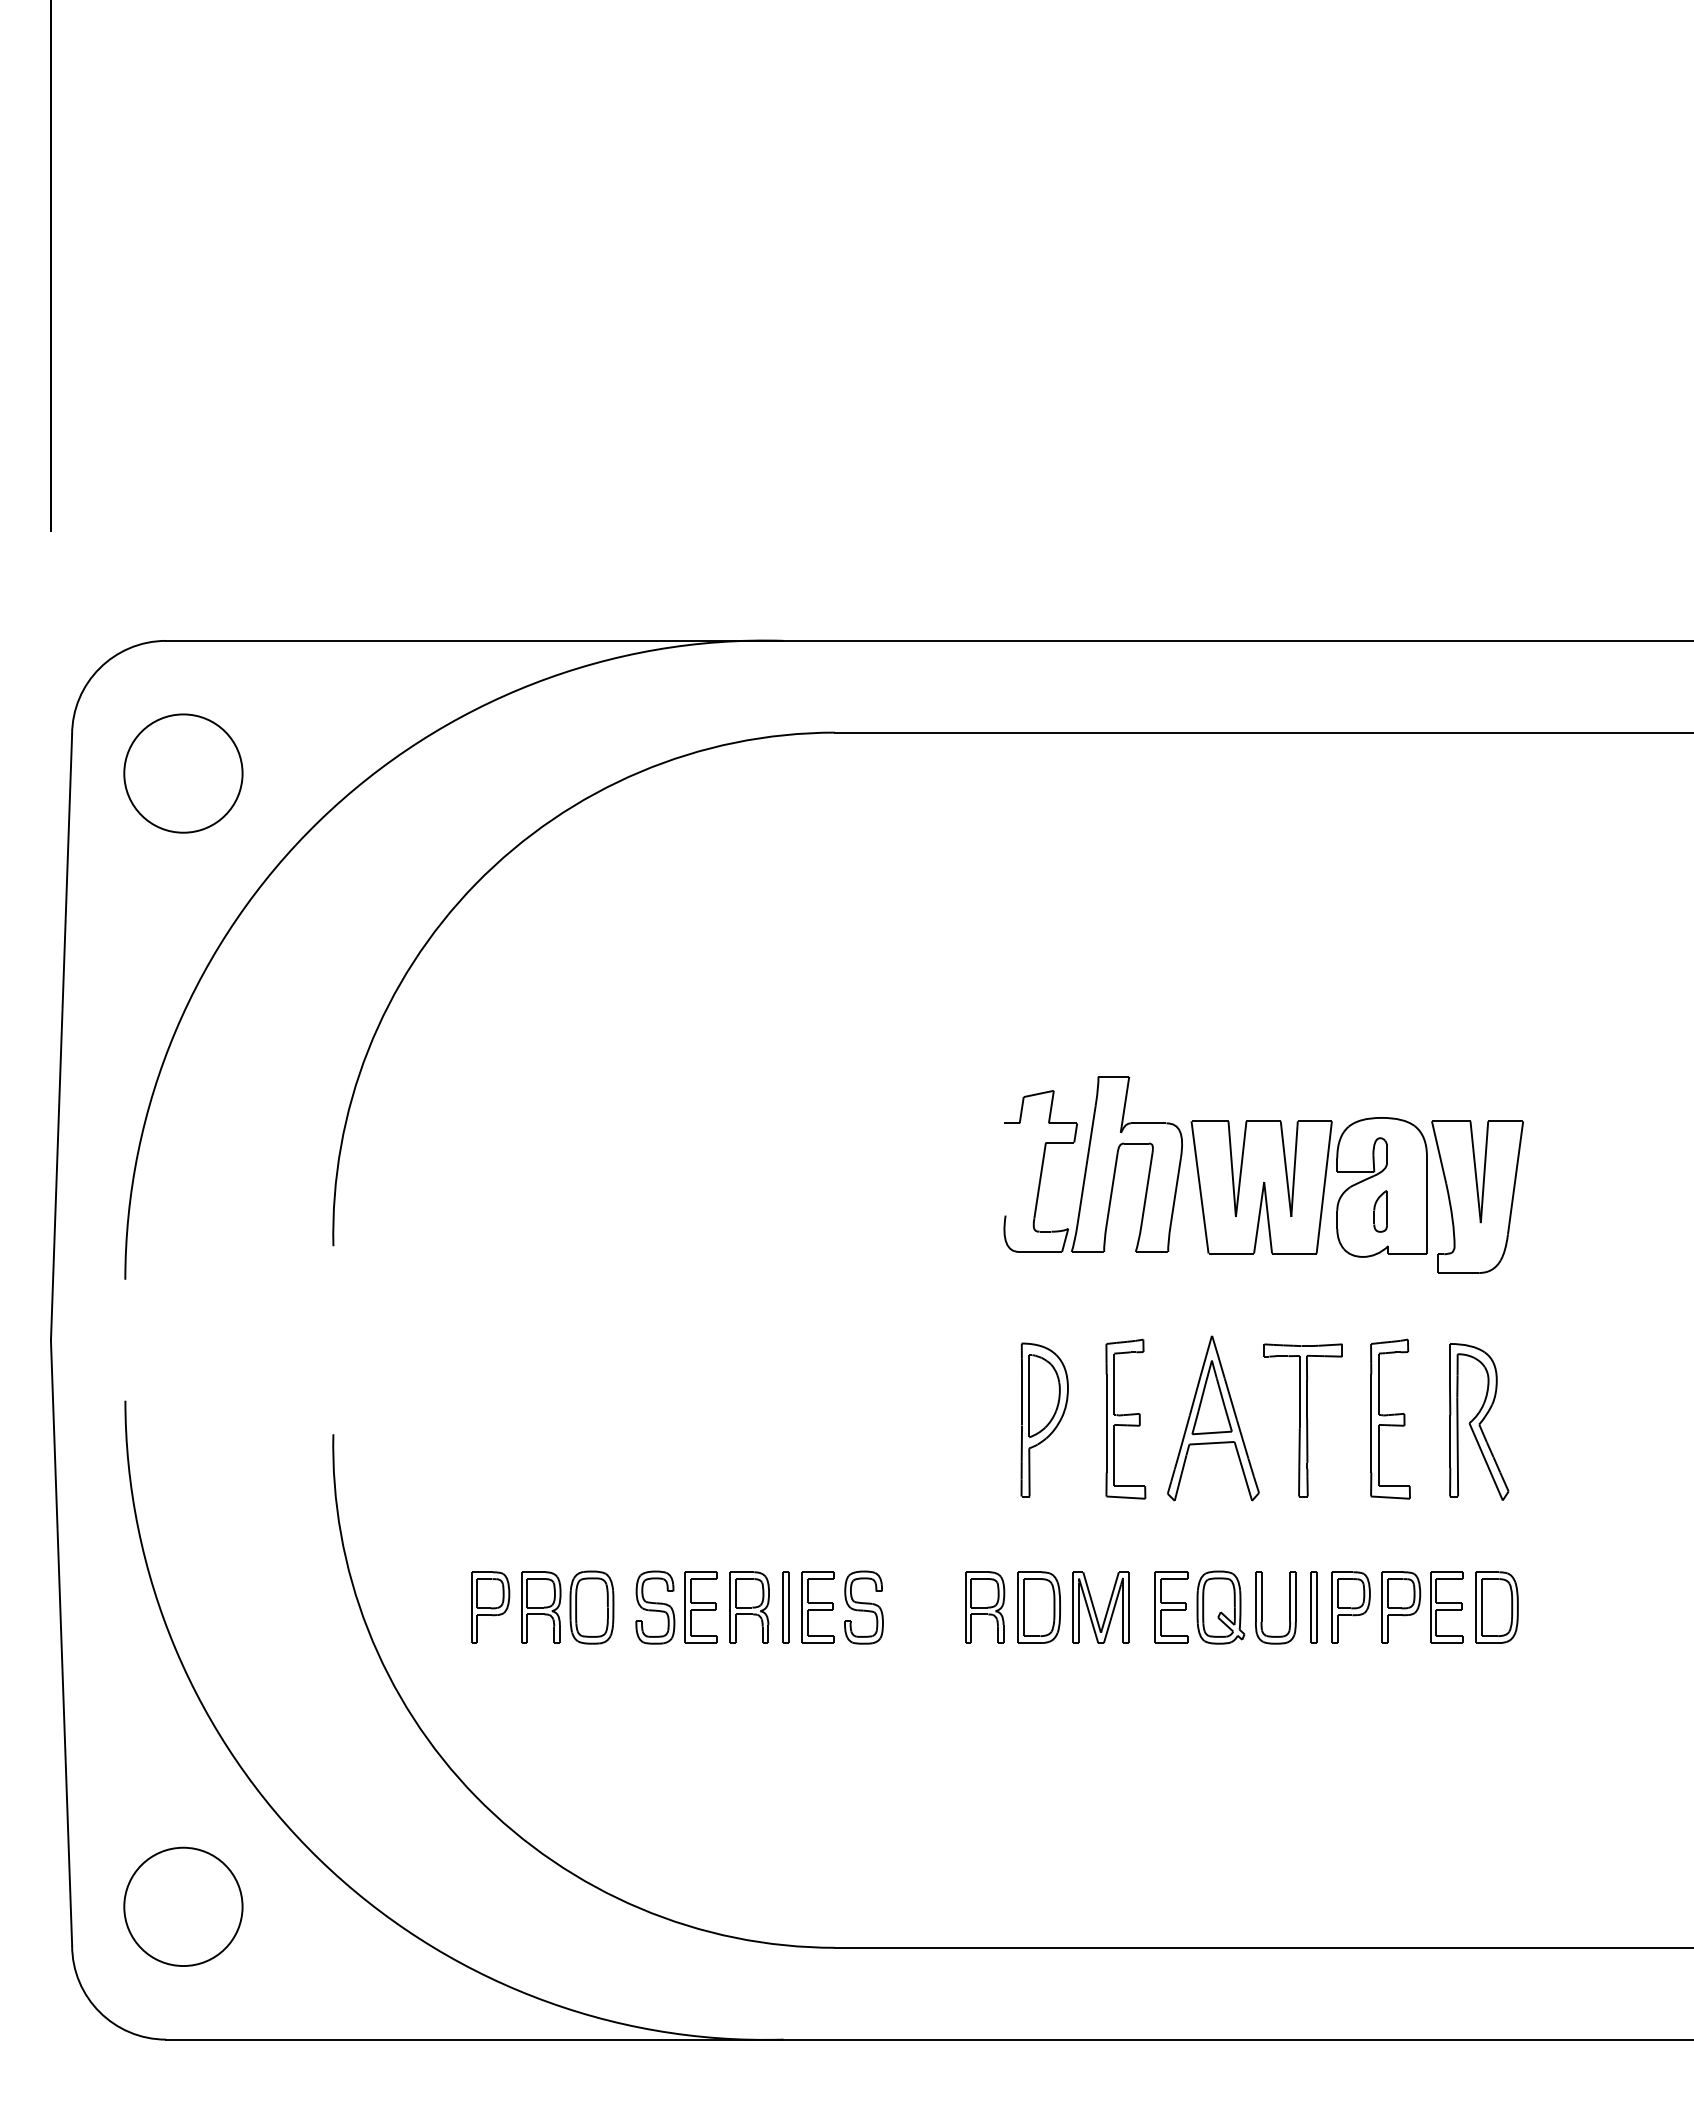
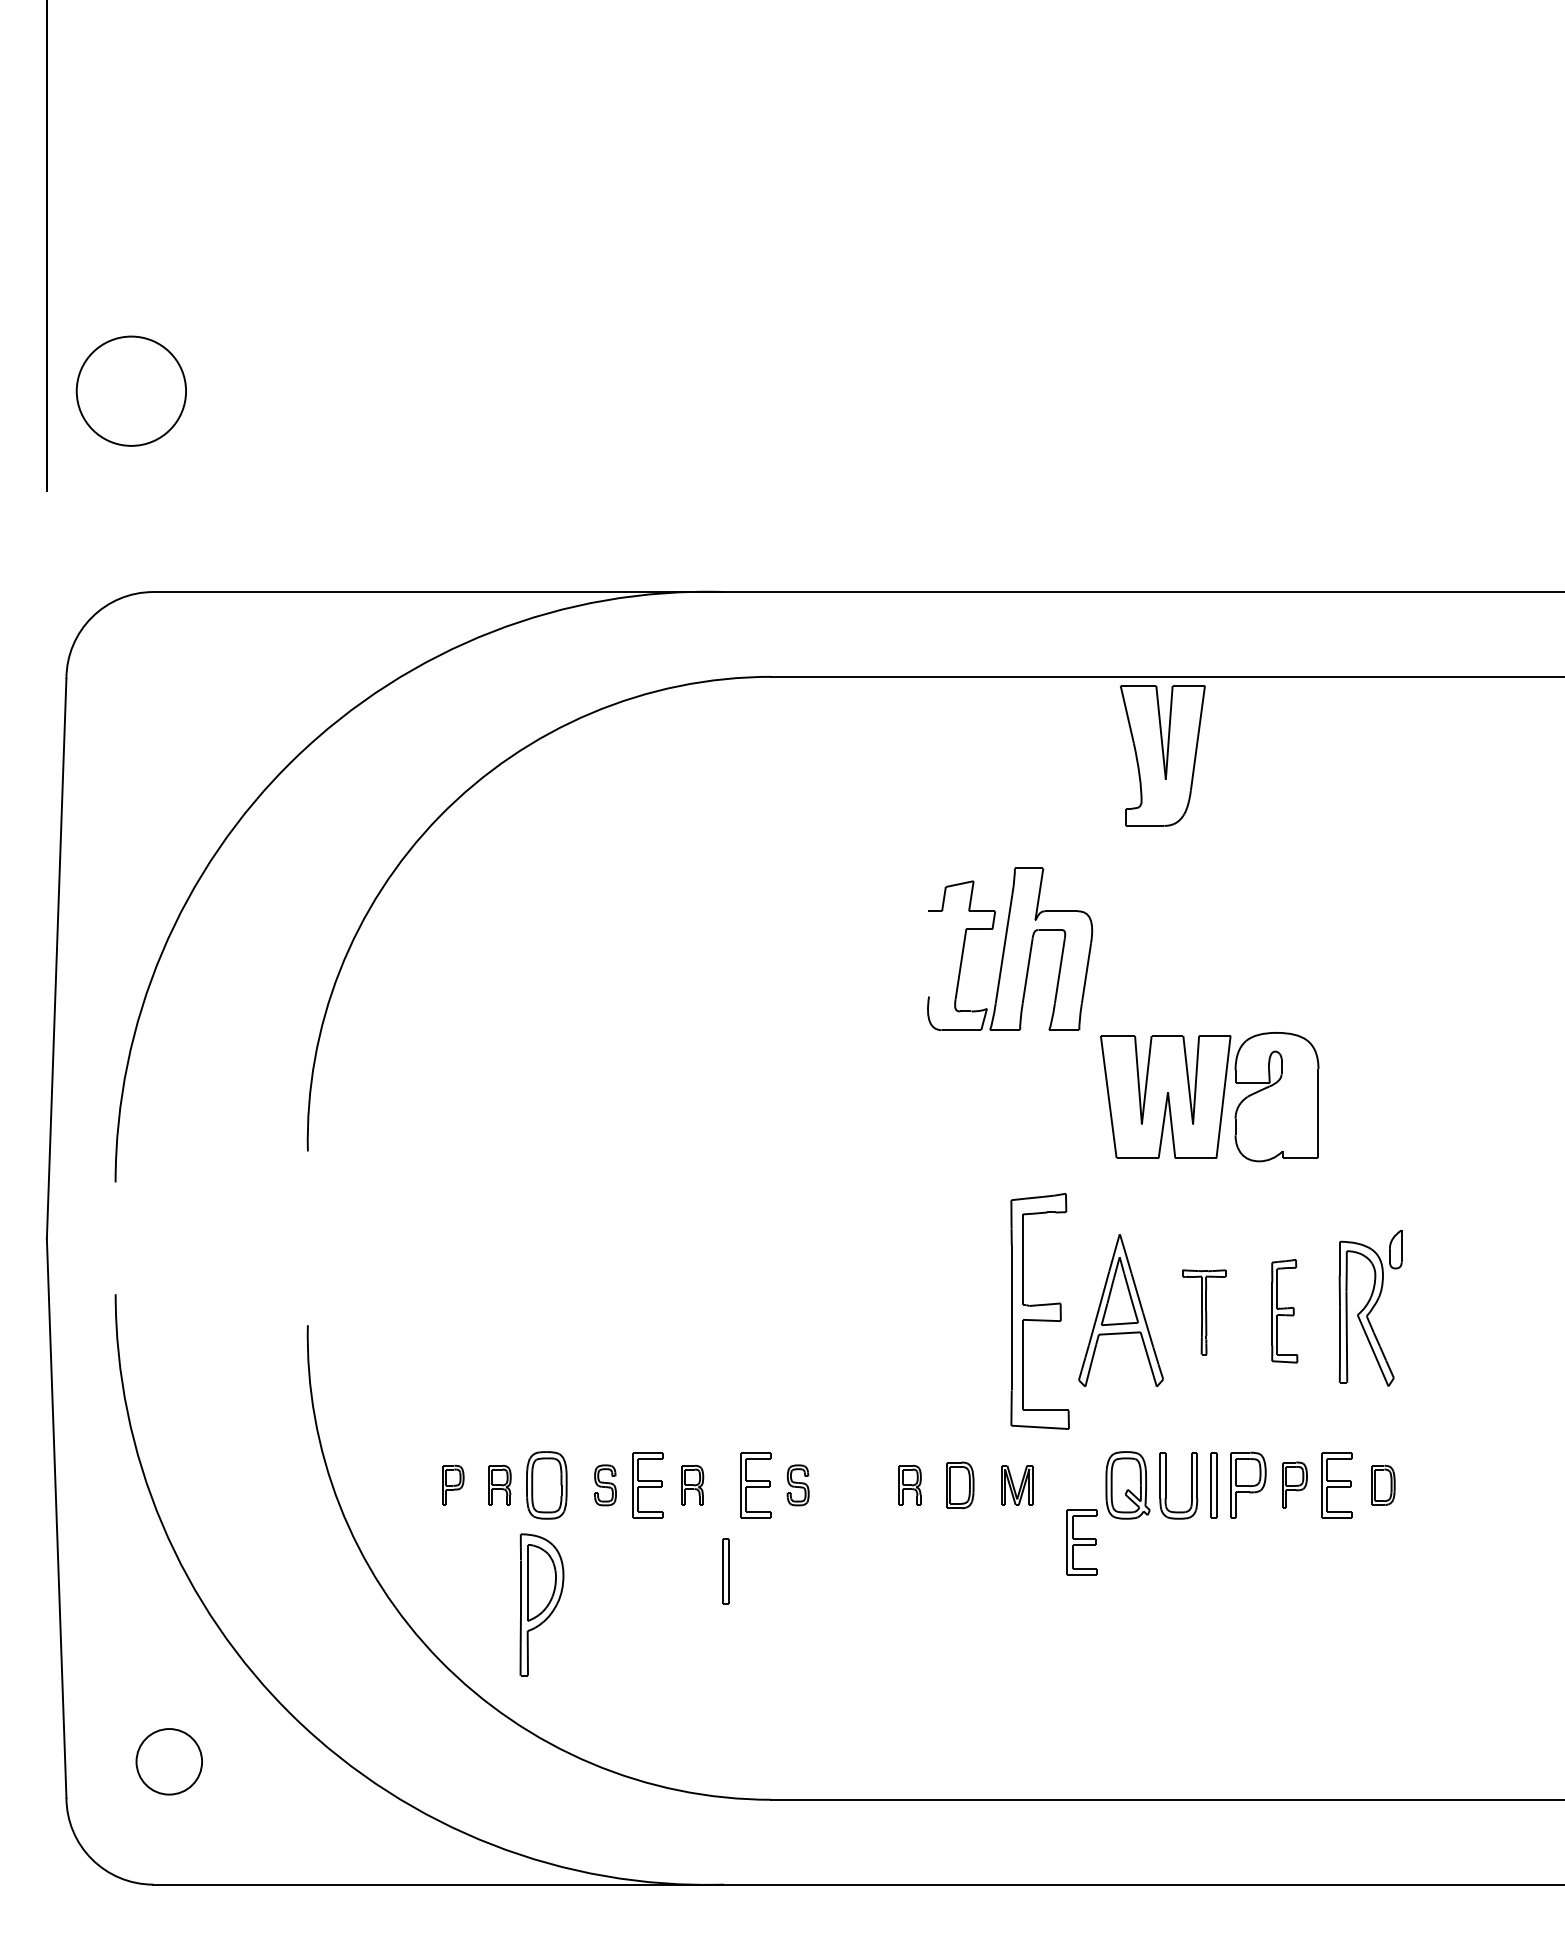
circle: (183, 773) -> (131, 391), moved
part: (1092, 1164) -> (1009, 949), moved
part: (1477, 1196) -> (1162, 755), moved
part: (1380, 1211) -> (1395, 1249), moved
part: (1125, 1418) -> (1039, 1310), size x1.6
part: (1390, 1418) -> (1284, 1310), size x0.7
part: (1044, 1419) -> (541, 1604), moved
part: (1302, 1420) -> (1203, 1312), size x0.6
part: (490, 1607) -> (453, 1485), size x0.6
part: (541, 1607) -> (500, 1485), size x0.6
part: (655, 1607) -> (605, 1485), size x0.6
part: (749, 1607) -> (692, 1485), size x0.6
part: (785, 1607) -> (725, 1571), moved
part: (863, 1607) -> (797, 1485), size x0.6
part: (985, 1607) -> (910, 1485), size x0.6
part: (1038, 1607) -> (959, 1485), size x0.7
part: (1100, 1607) -> (1016, 1485), size x0.6
part: (1171, 1607) -> (1082, 1542), moved
part: (1401, 1607) -> (1294, 1485), size x0.7
part: (1496, 1607) -> (1382, 1485), size x0.6
circle: (183, 1906) -> (169, 1761), size x0.6

